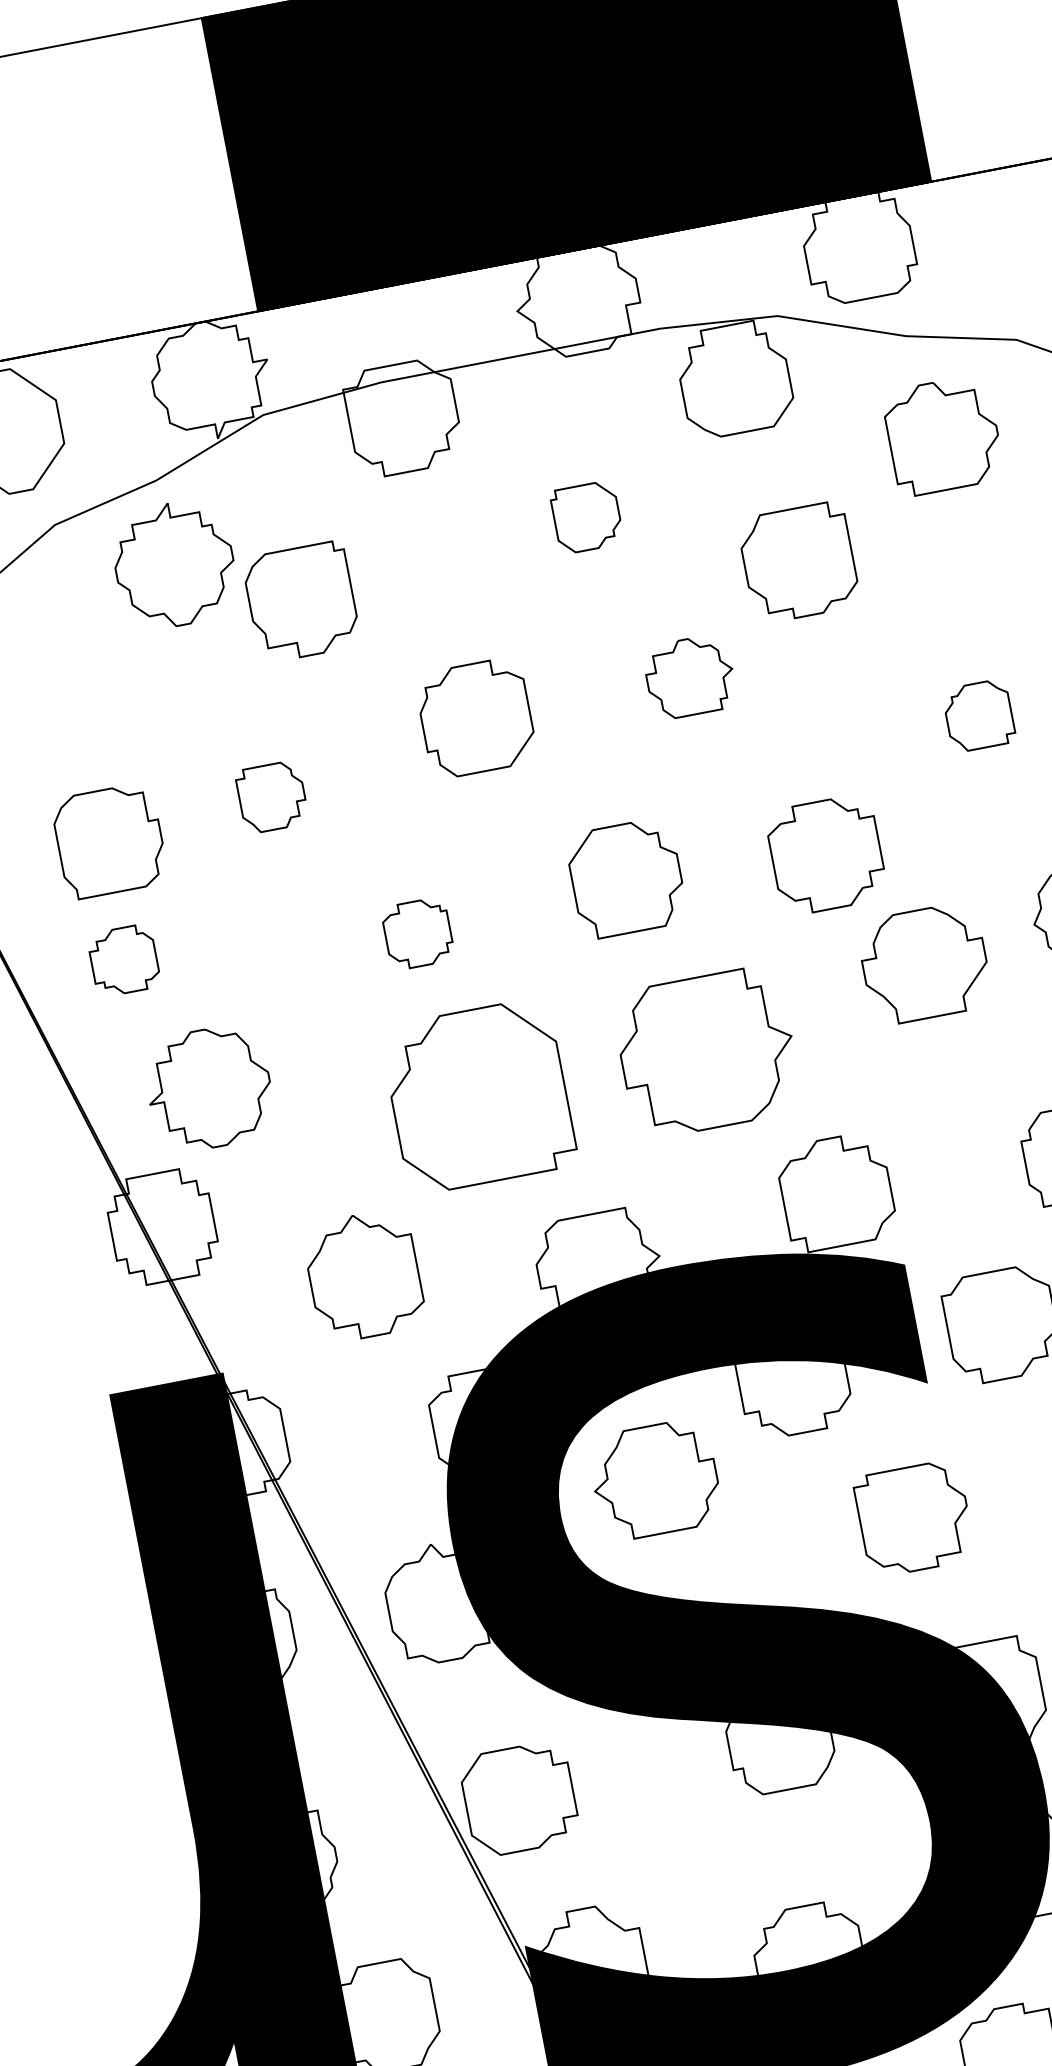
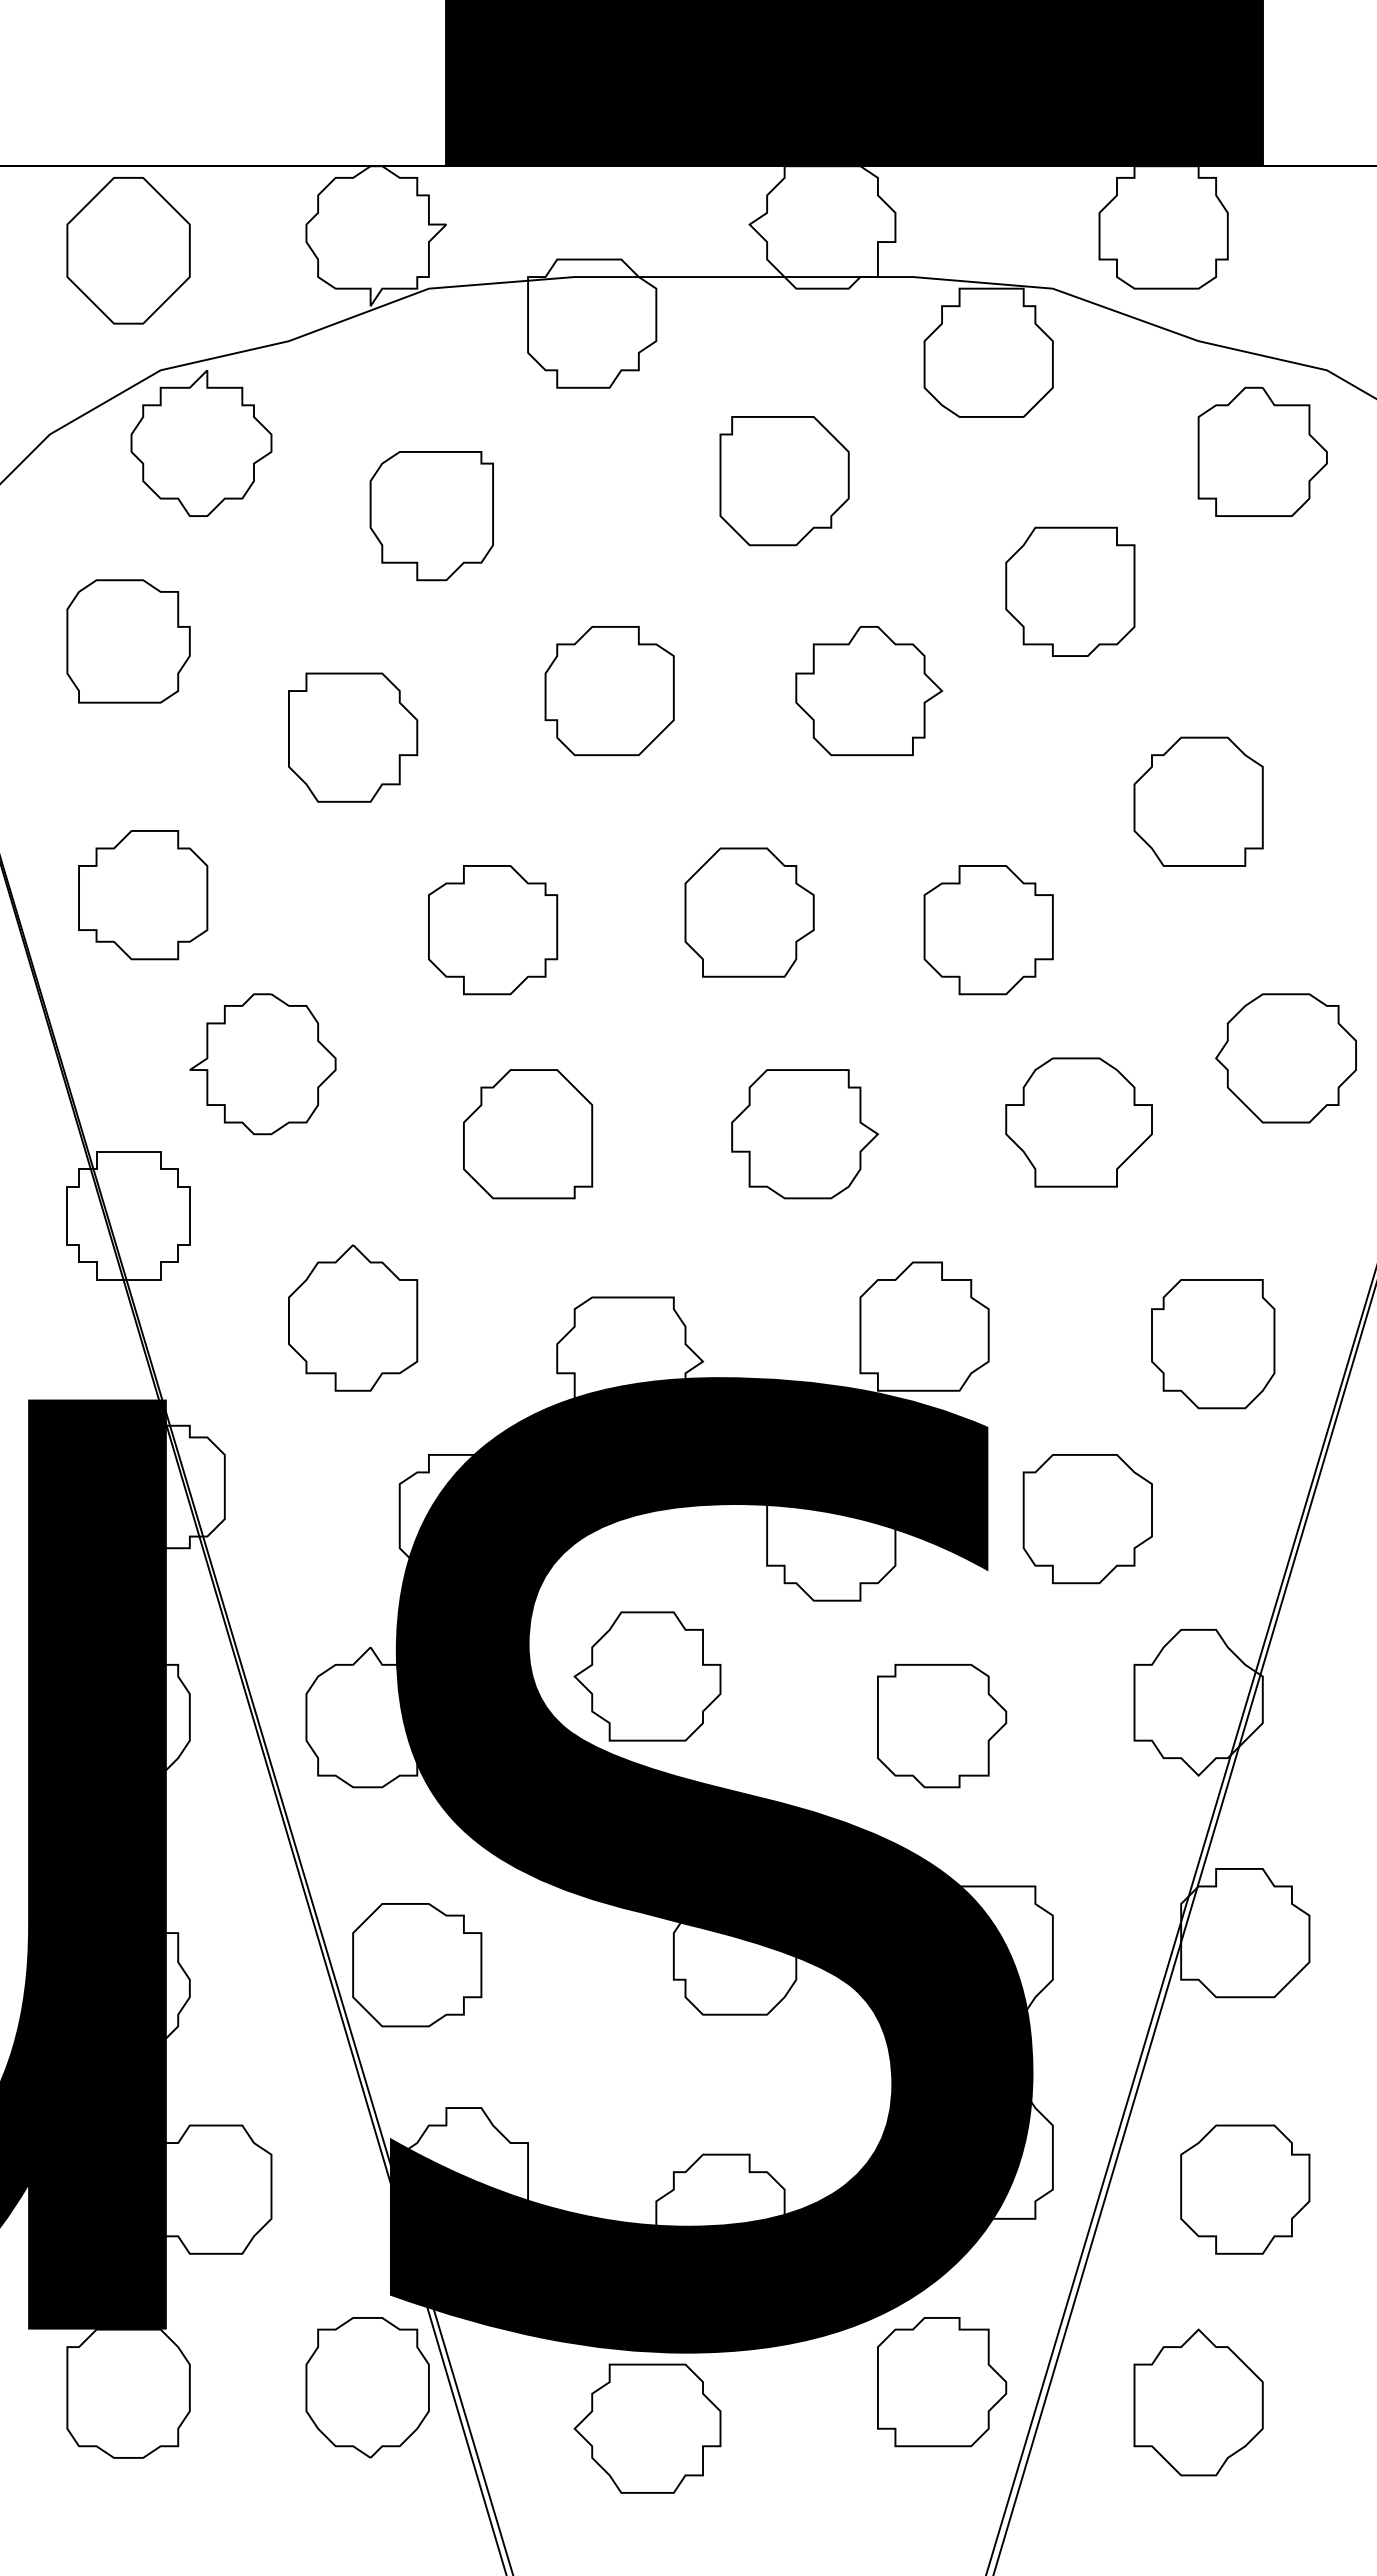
part: (943, 435) -> (1262, 451), moved
part: (586, 517) -> (784, 481), size x1.67
part: (799, 562) -> (1070, 591), moved
part: (174, 563) -> (201, 442), moved
part: (690, 677) -> (869, 691), size x1.43
part: (979, 715) -> (1198, 801), size x1.67
part: (272, 797) -> (353, 737), size x1.67
part: (109, 841) -> (128, 641), moved
part: (418, 933) -> (493, 930), size x1.67
part: (124, 960) -> (143, 895), size x1.67
part: (924, 963) -> (1078, 1122), moved
part: (707, 1052) -> (805, 1134), size x0.71
part: (208, 1088) -> (262, 1064), moved
part: (479, 1096) -> (528, 1134), size x0.62
part: (655, 1479) -> (647, 1676), moved

